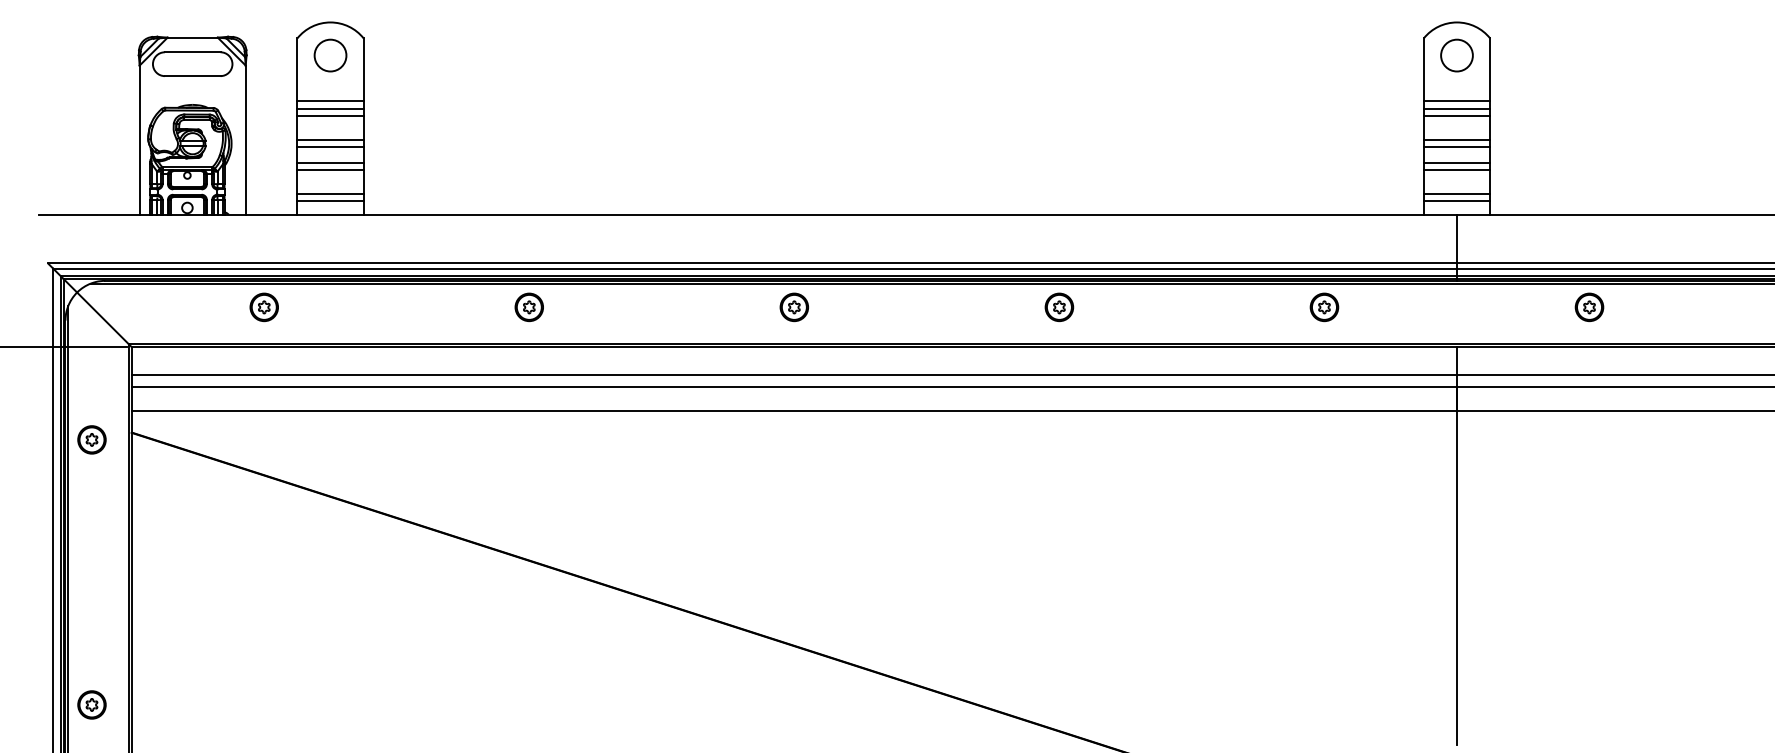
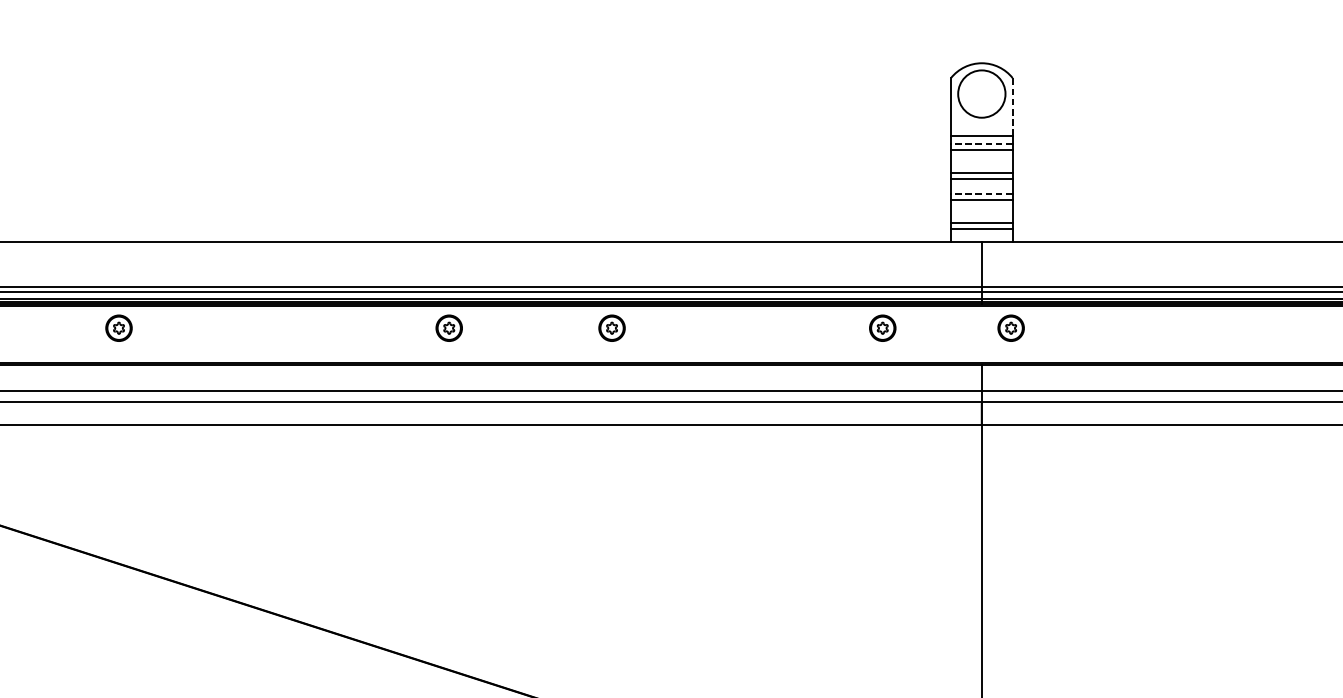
circle: (1456, 55) -> (981, 93), size x1.6
line: (1490, 69) -> (1013, 107), solid -> dashed
line: (1456, 109) -> (981, 144), solid -> dashed
line: (1456, 163) -> (981, 194), solid -> dashed
part: (793, 307) -> (448, 328), moved
part: (1324, 307) -> (882, 328), moved
part: (1589, 307) -> (1011, 328), moved

